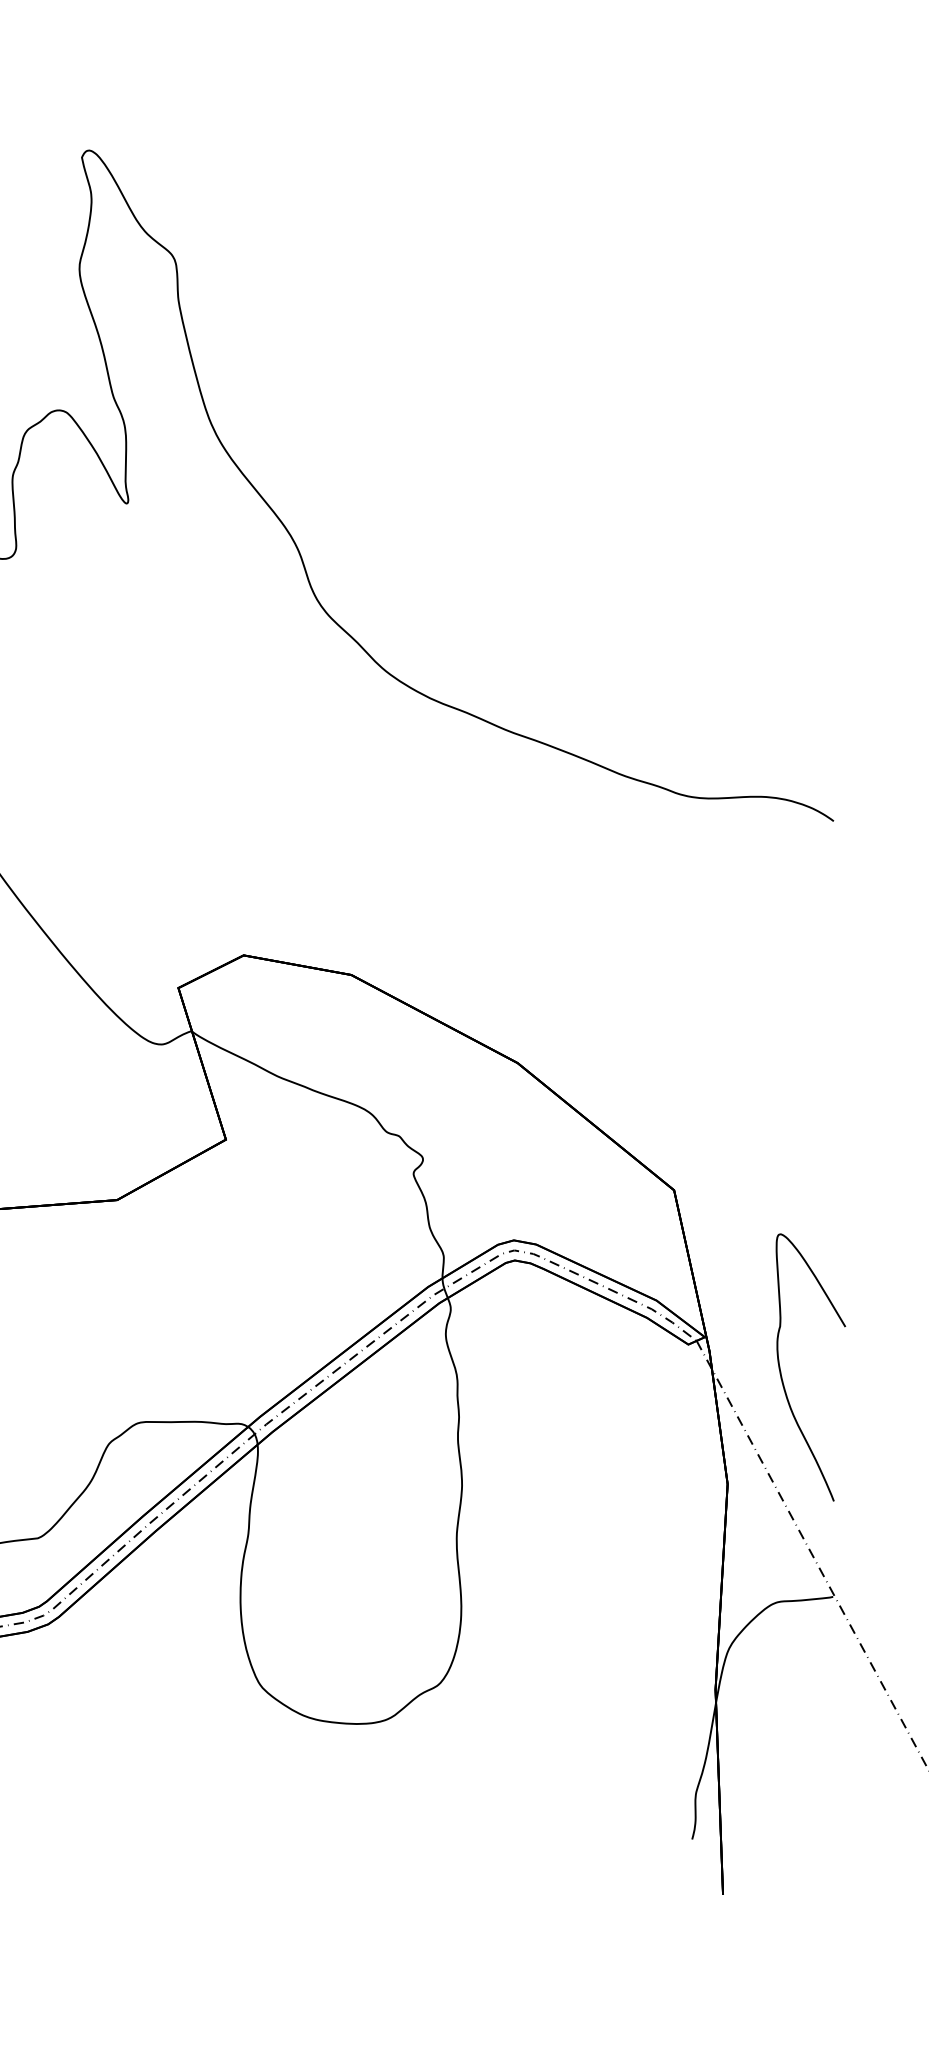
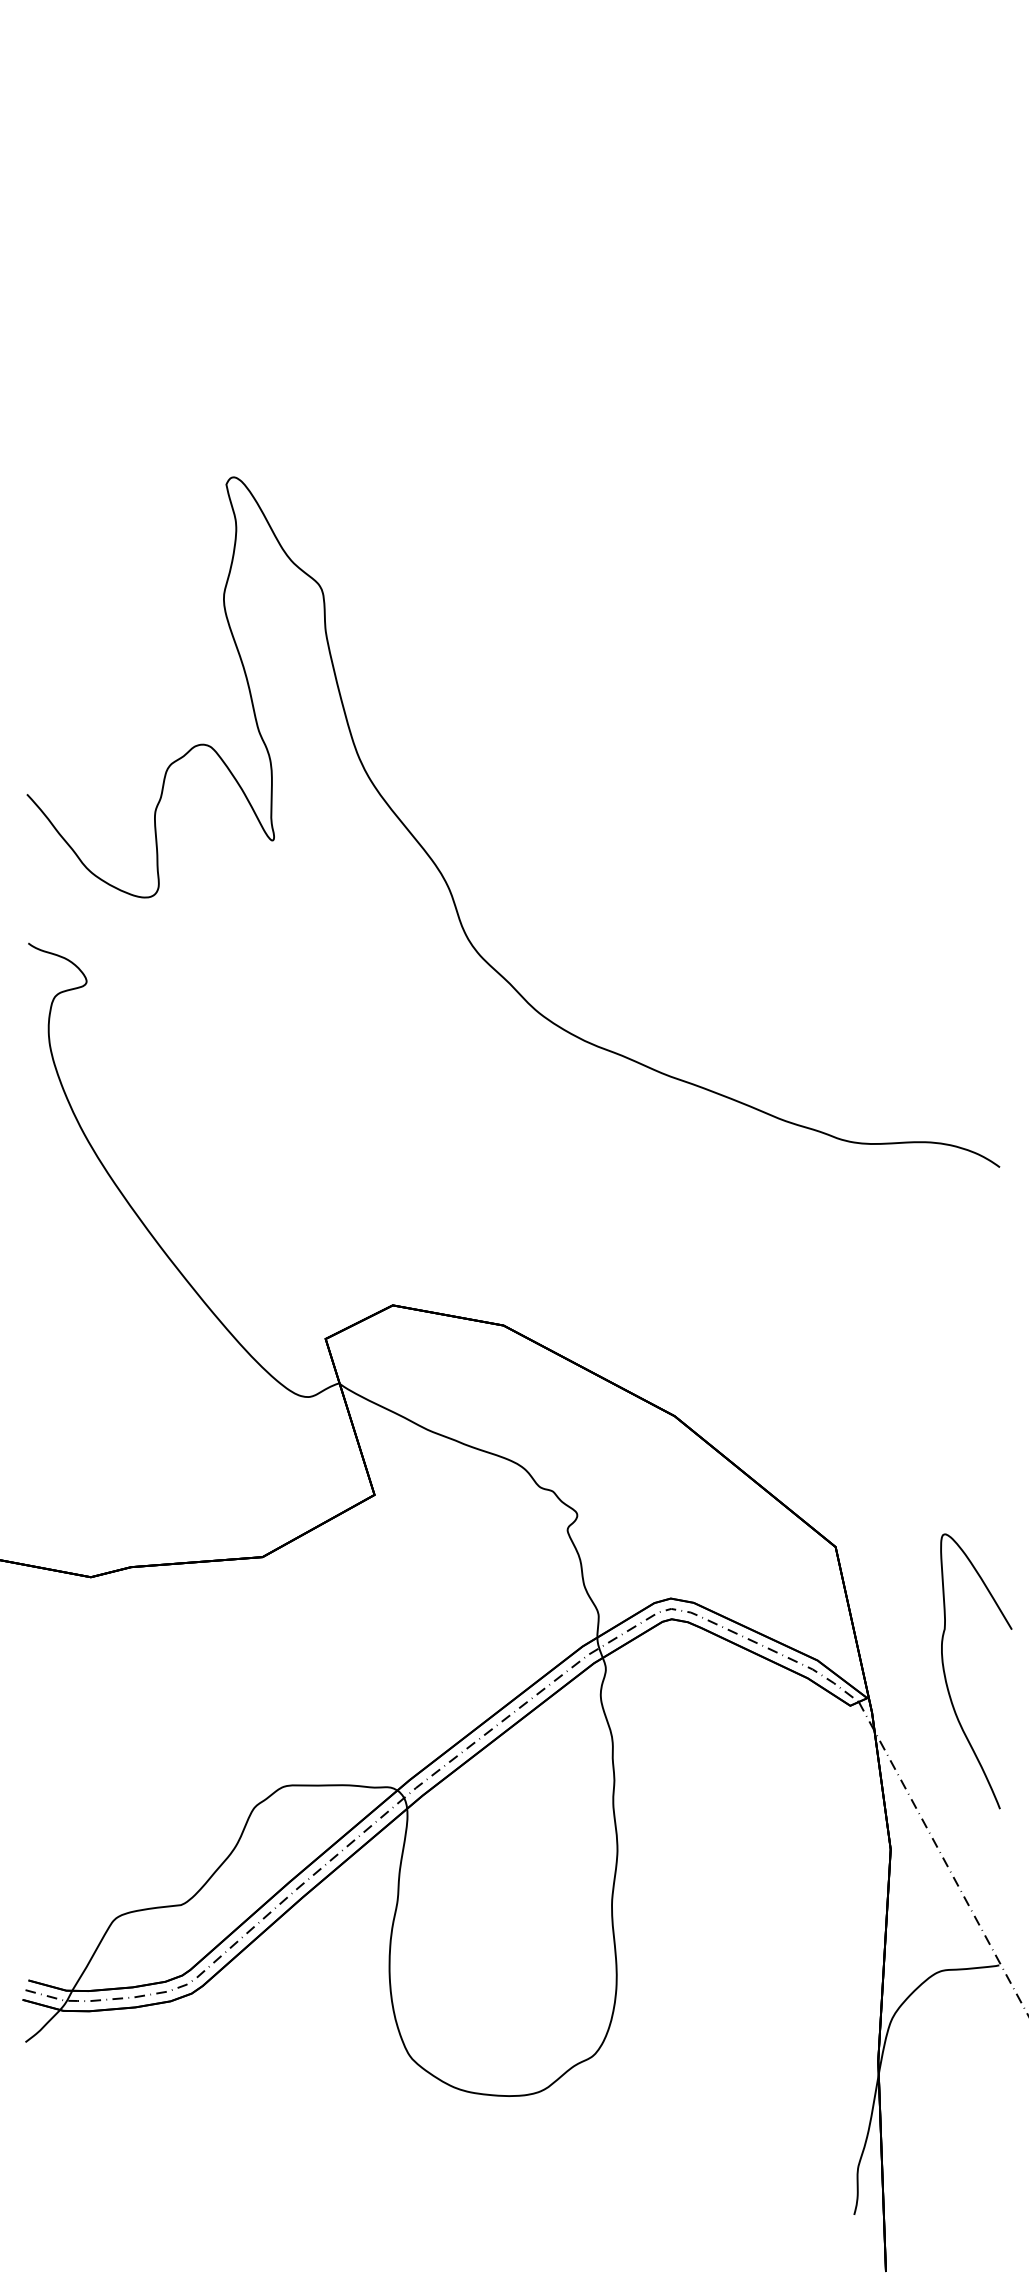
curve: (781, 1373) -> (946, 1677), moved

